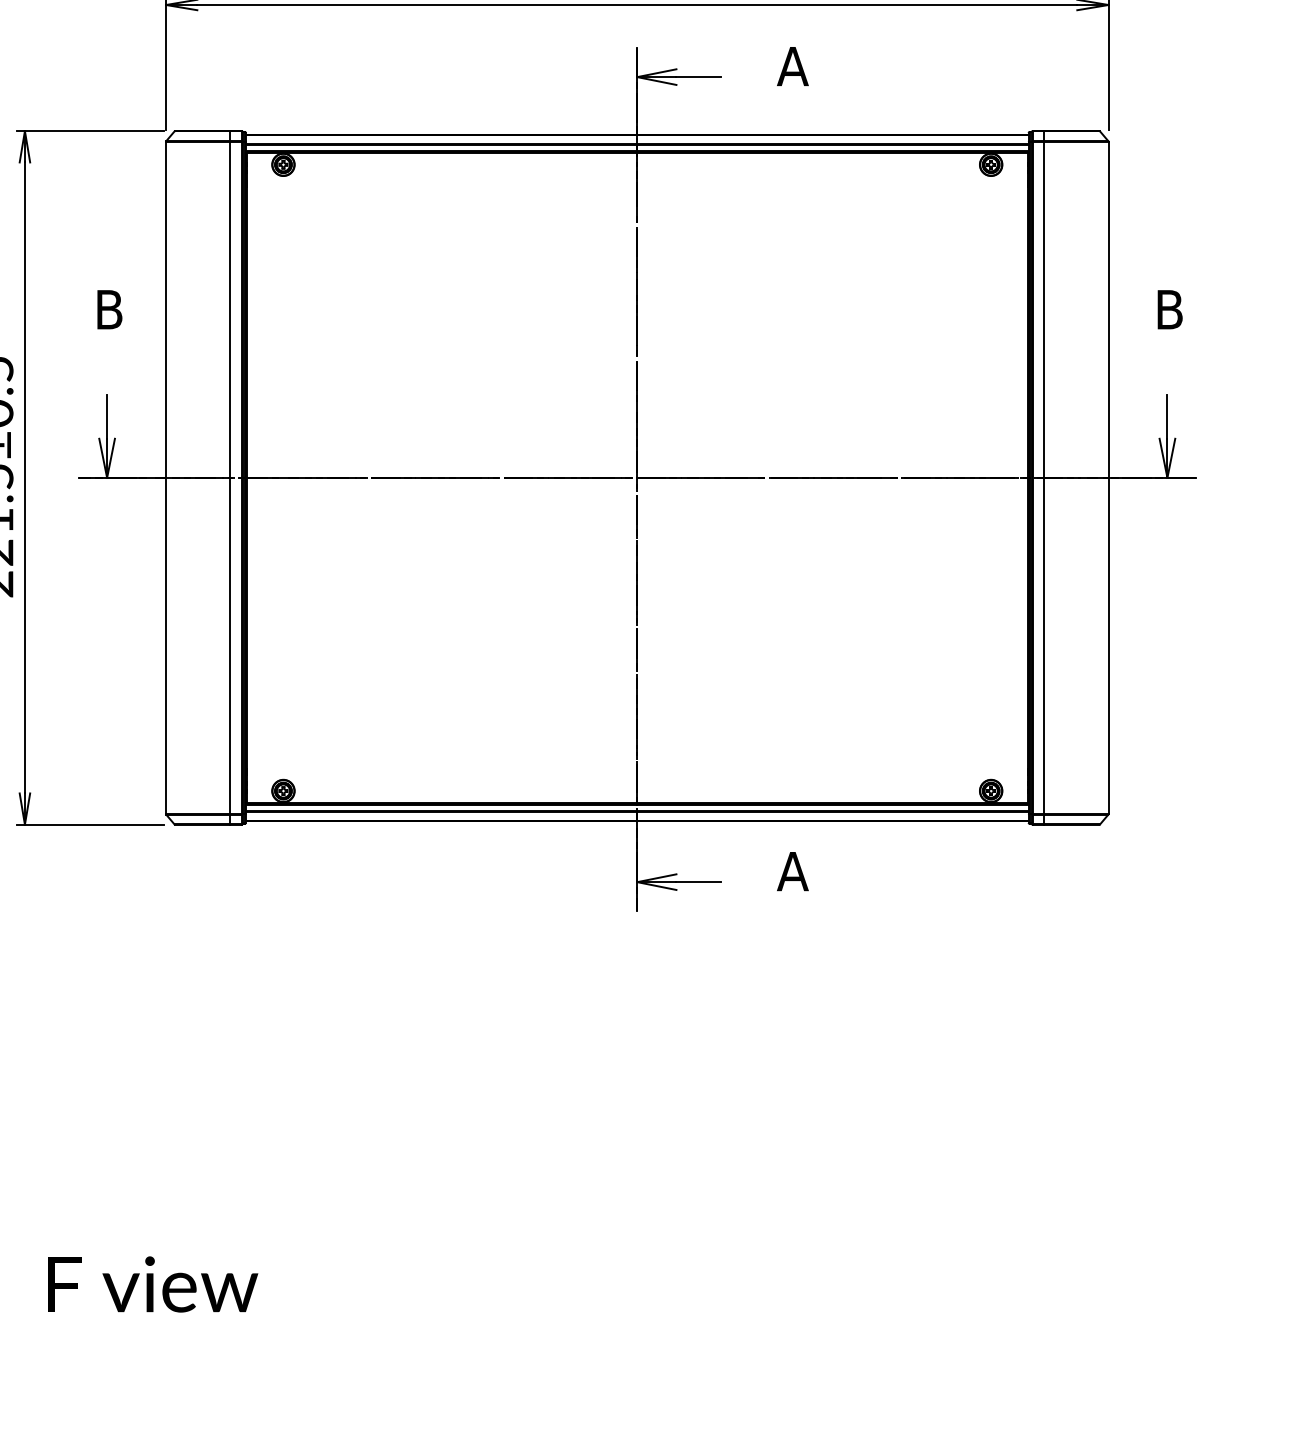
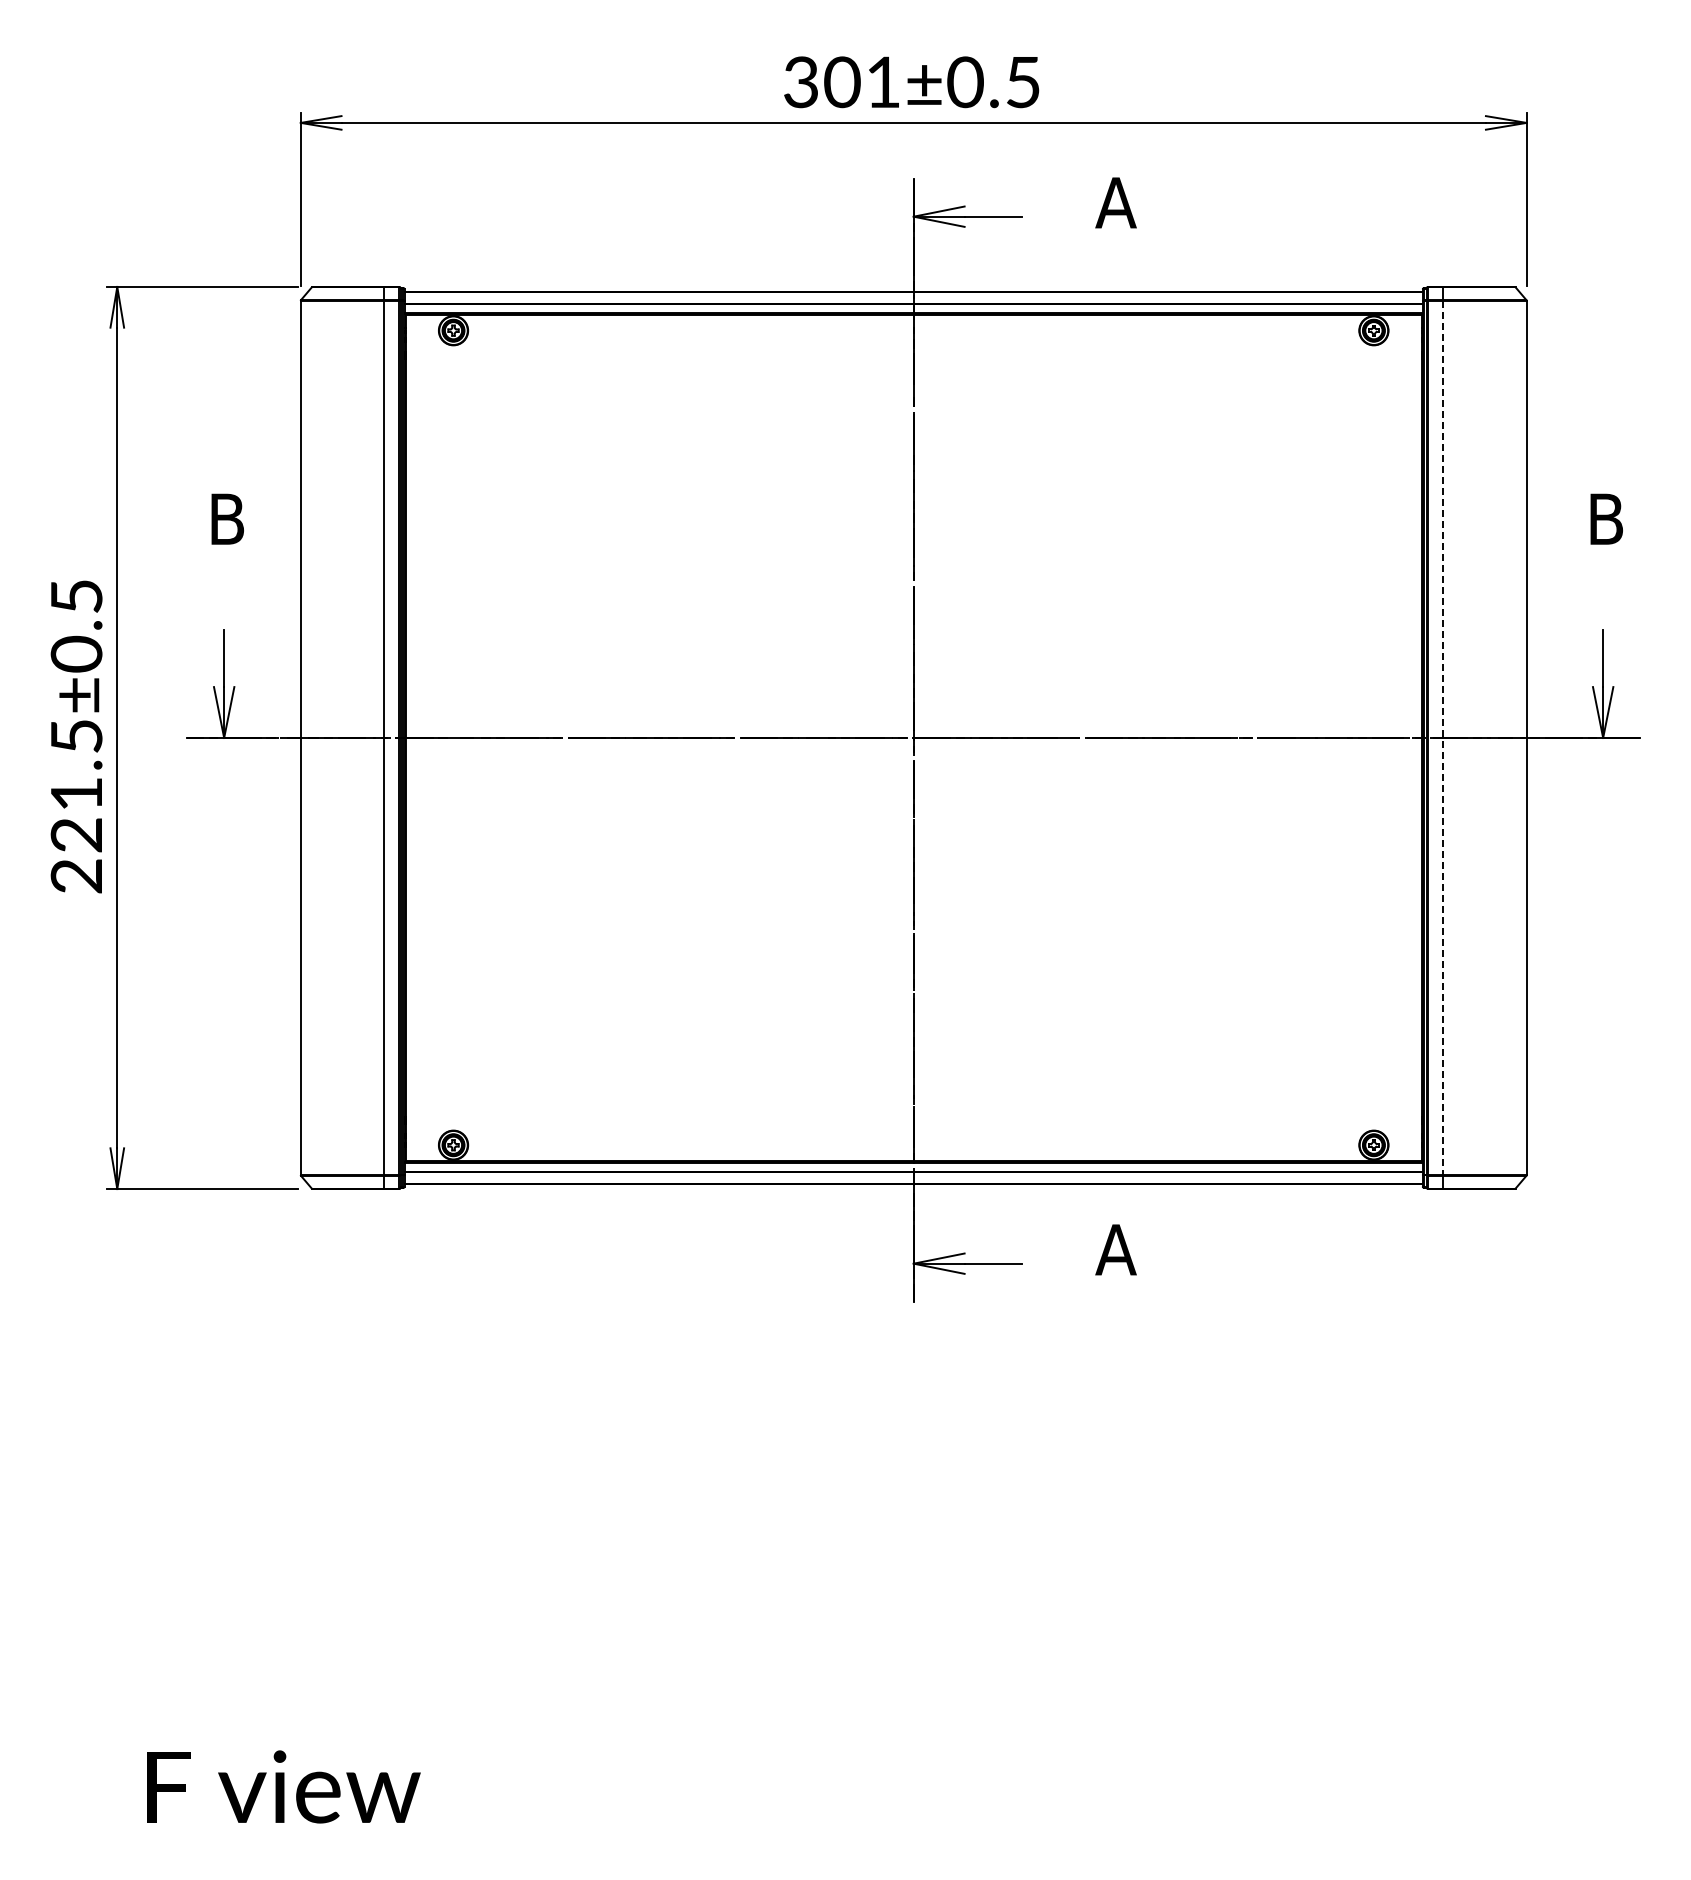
line: (1044, 478) -> (1443, 738), solid -> dashed

